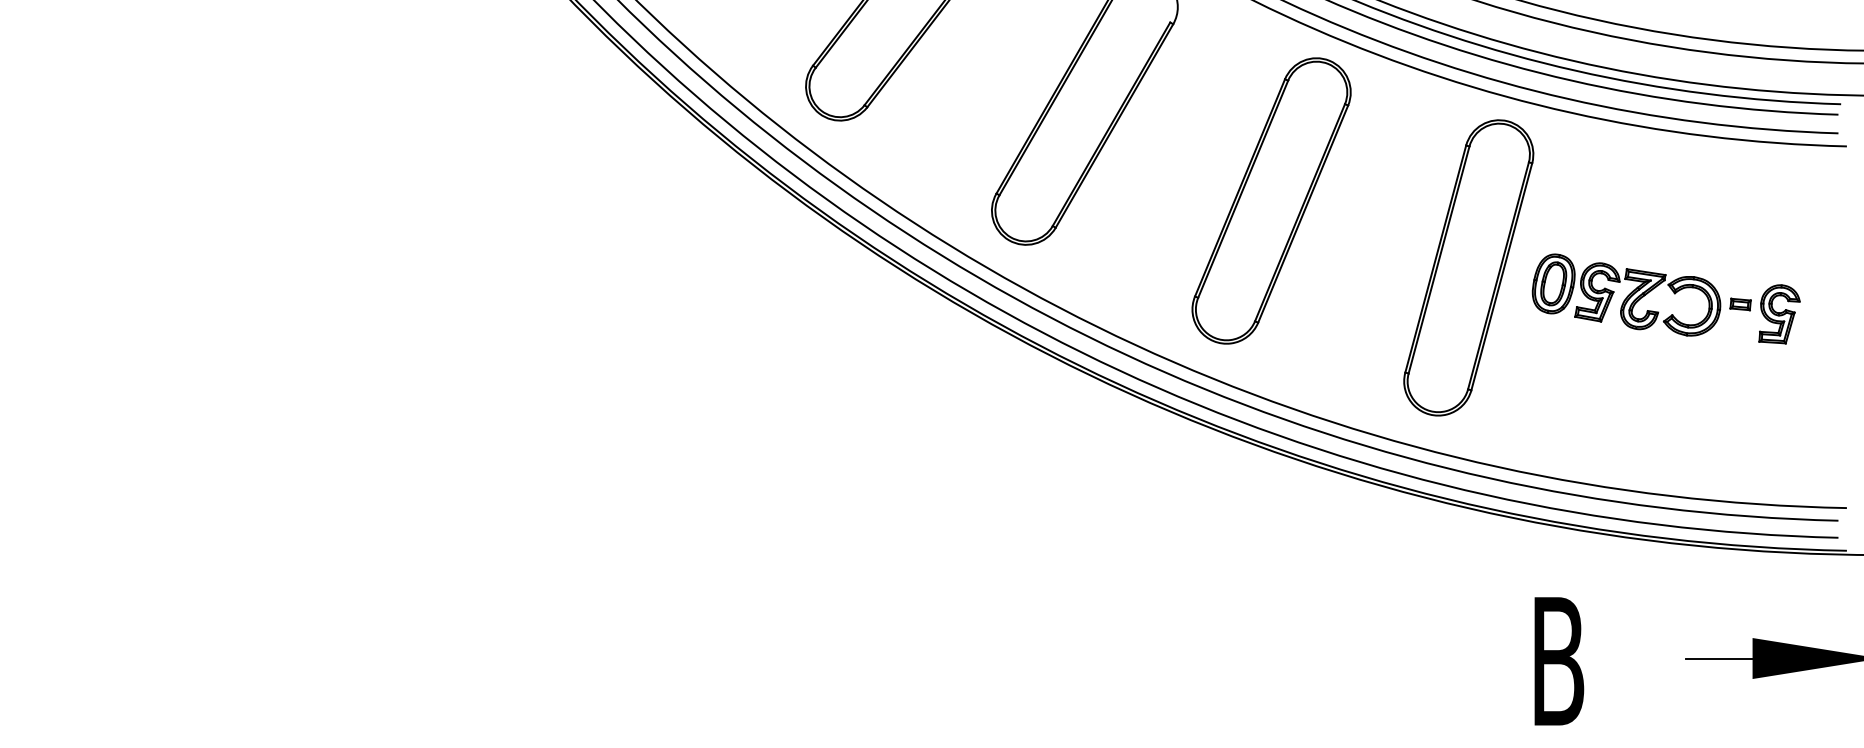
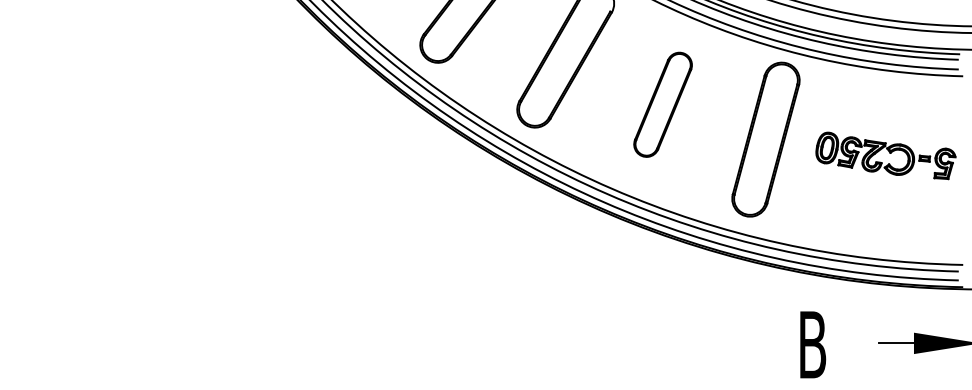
part: (1270, 200) -> (662, 104), size x0.7
part: (1665, 298) -> (885, 155), moved

